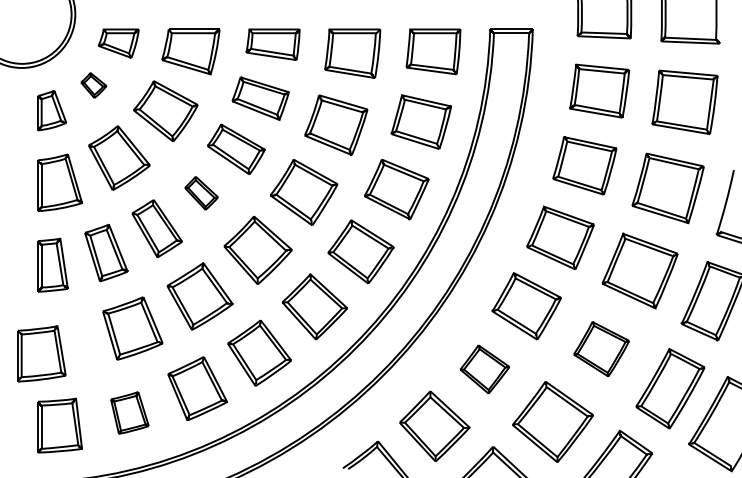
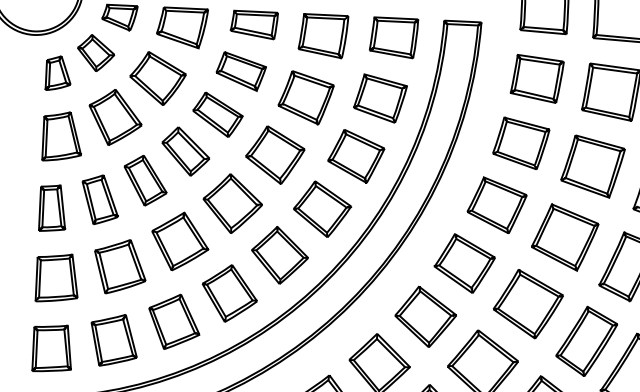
part: (93, 85) -> (95, 53), size x1.67
part: (201, 193) -> (185, 151), size x1.67
part: (601, 348) -> (528, 303), size x1.43
part: (41, 353) -> (57, 277), moved
part: (484, 369) -> (425, 317), size x1.43
part: (129, 412) -> (113, 339), size x1.43

